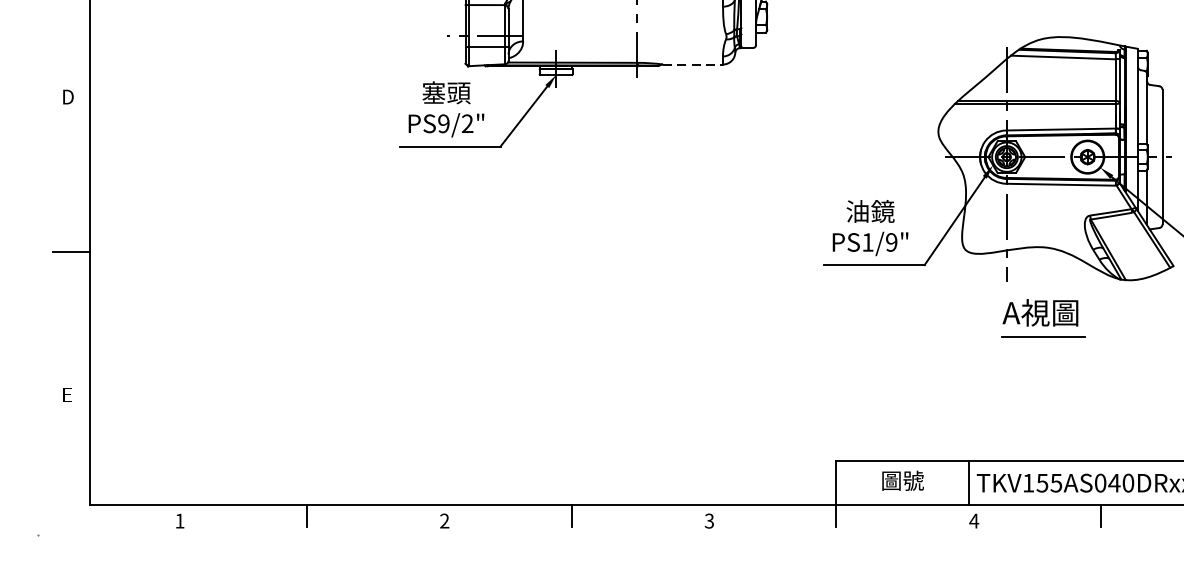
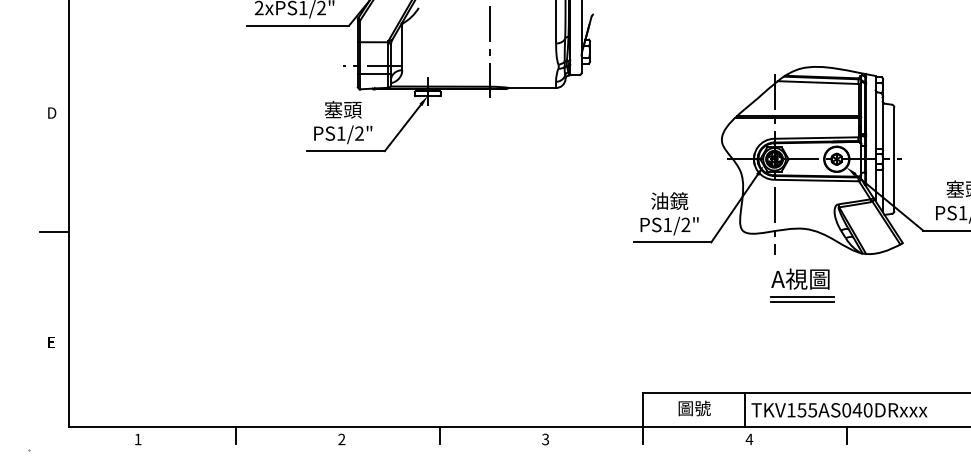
line: (693, 65) -> (533, 88), dashed -> solid
text: (442, 123) -> (340, 133), PS9/2" -> PS1/2"
text: (891, 243) -> (685, 225), PS1/9" -> PS1/2"
line: (1043, 343) -> (802, 302), added

